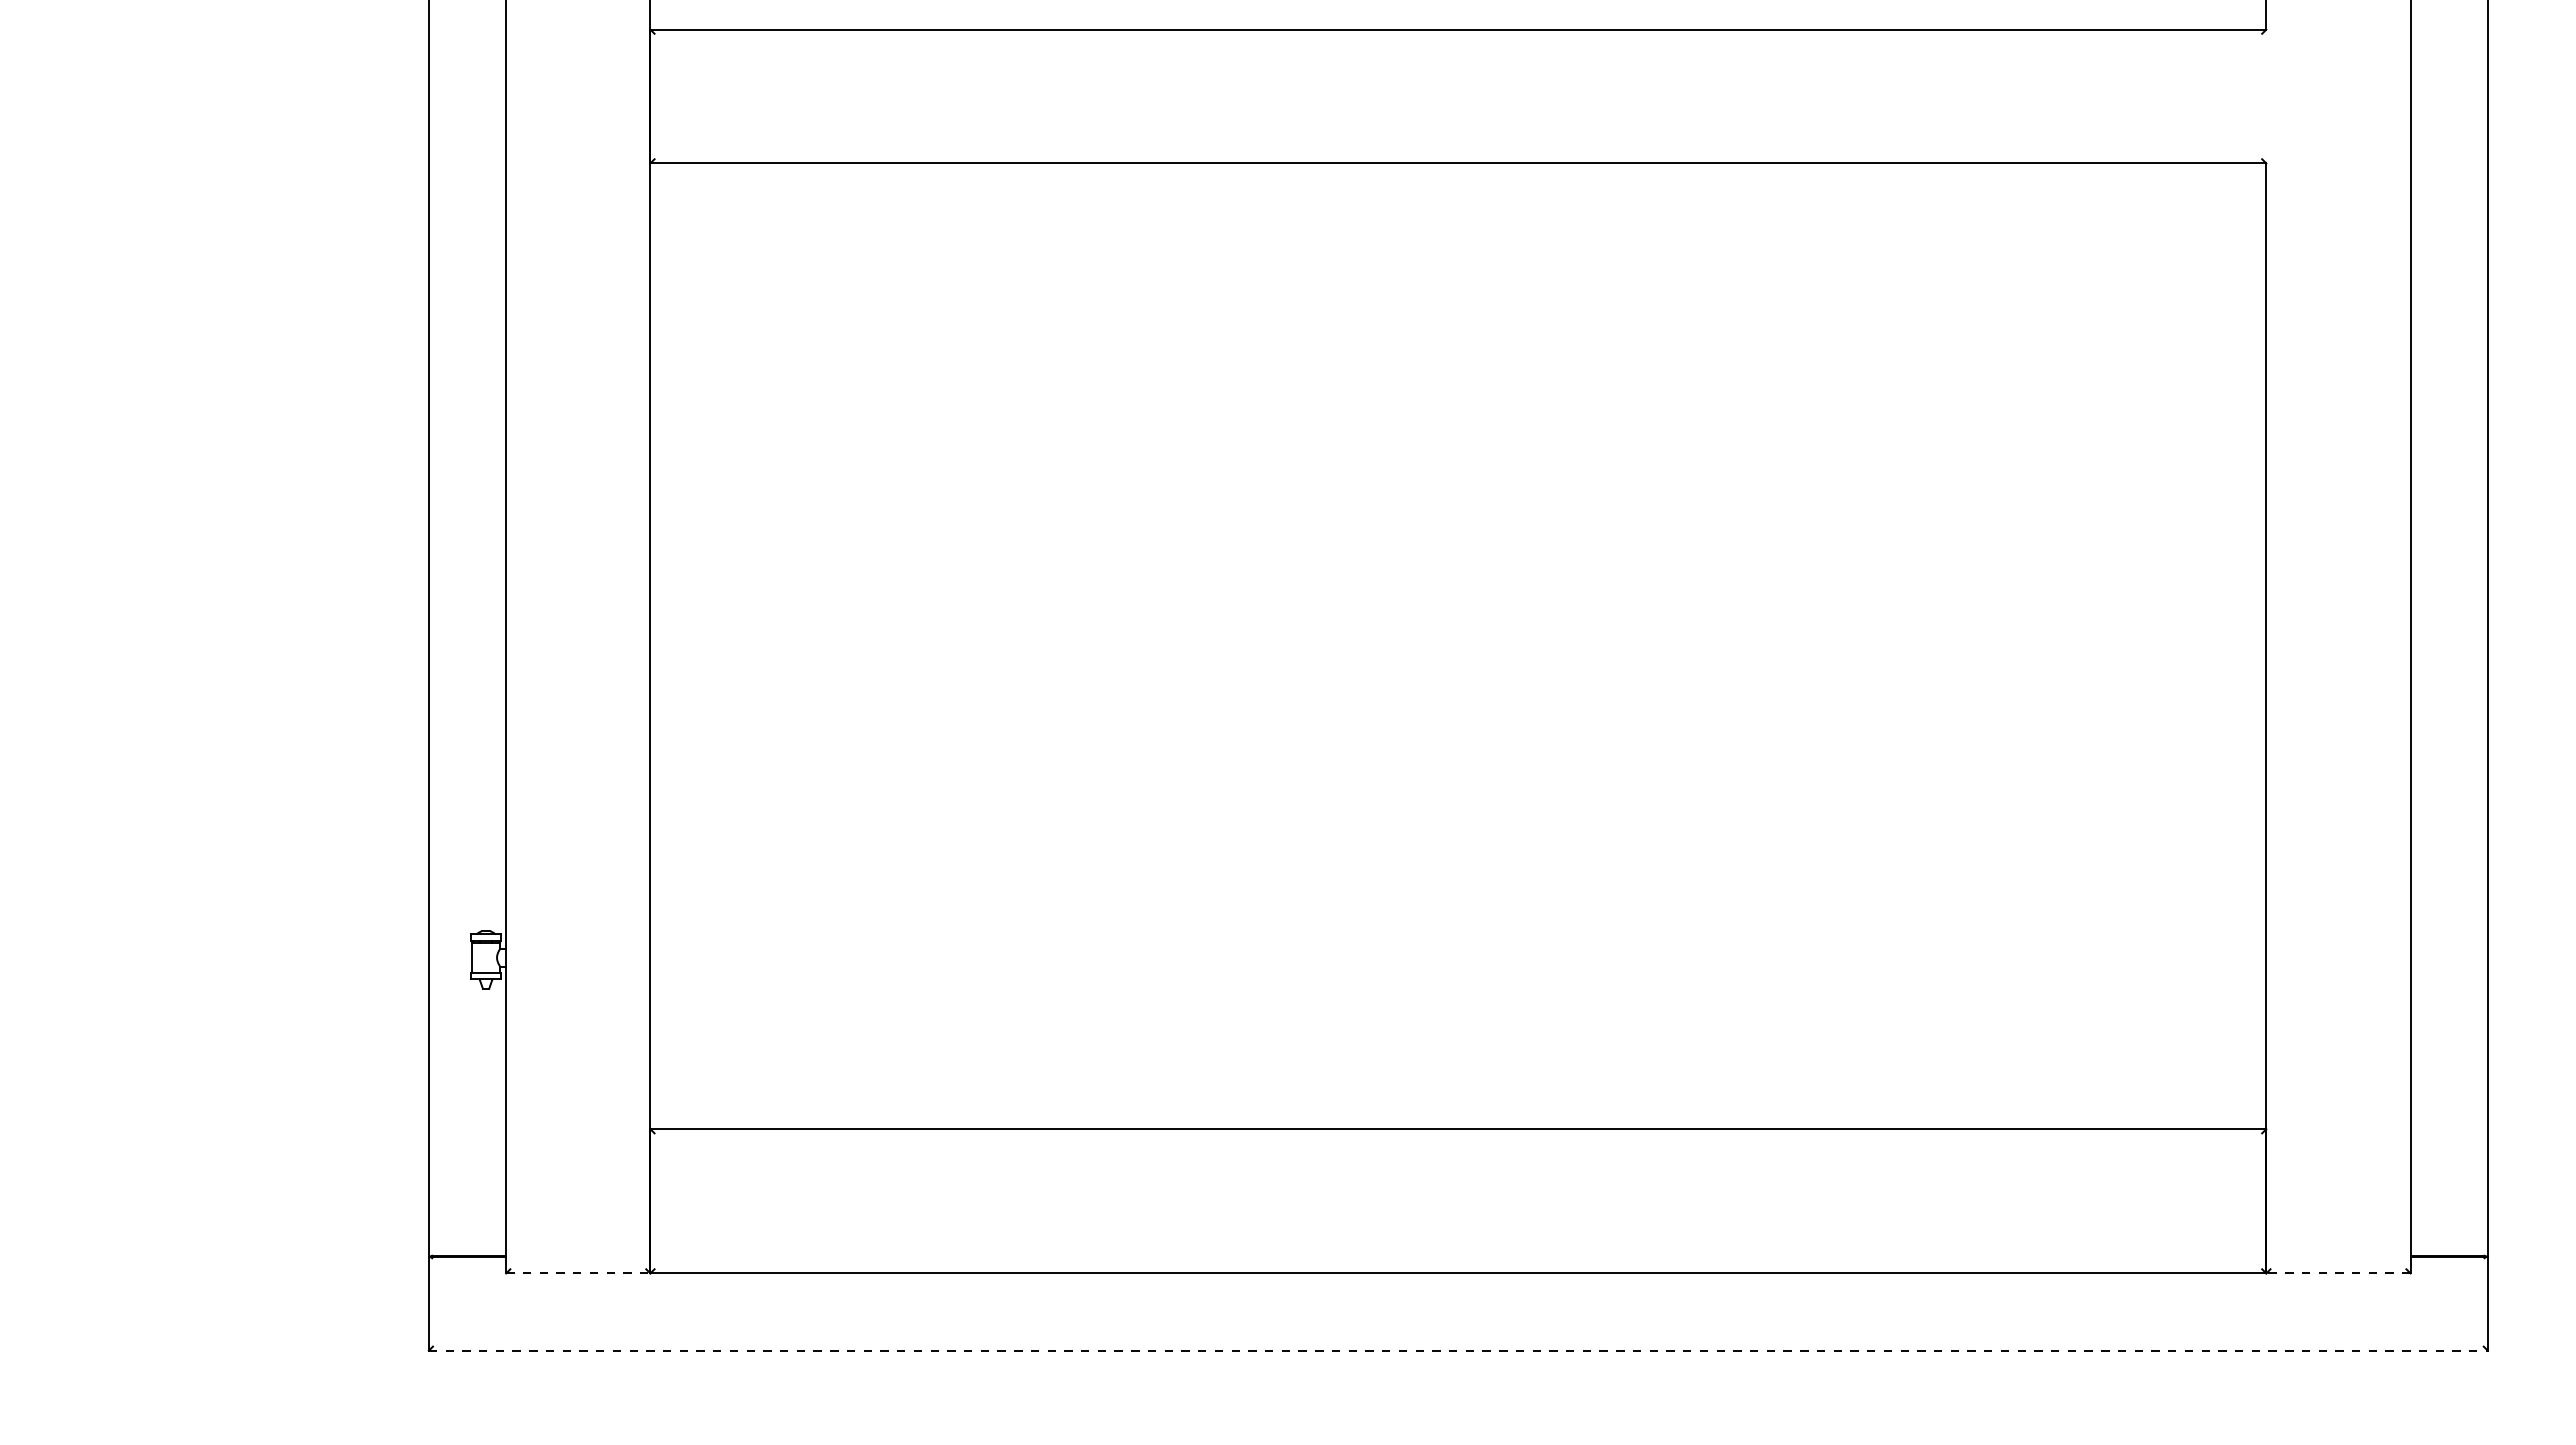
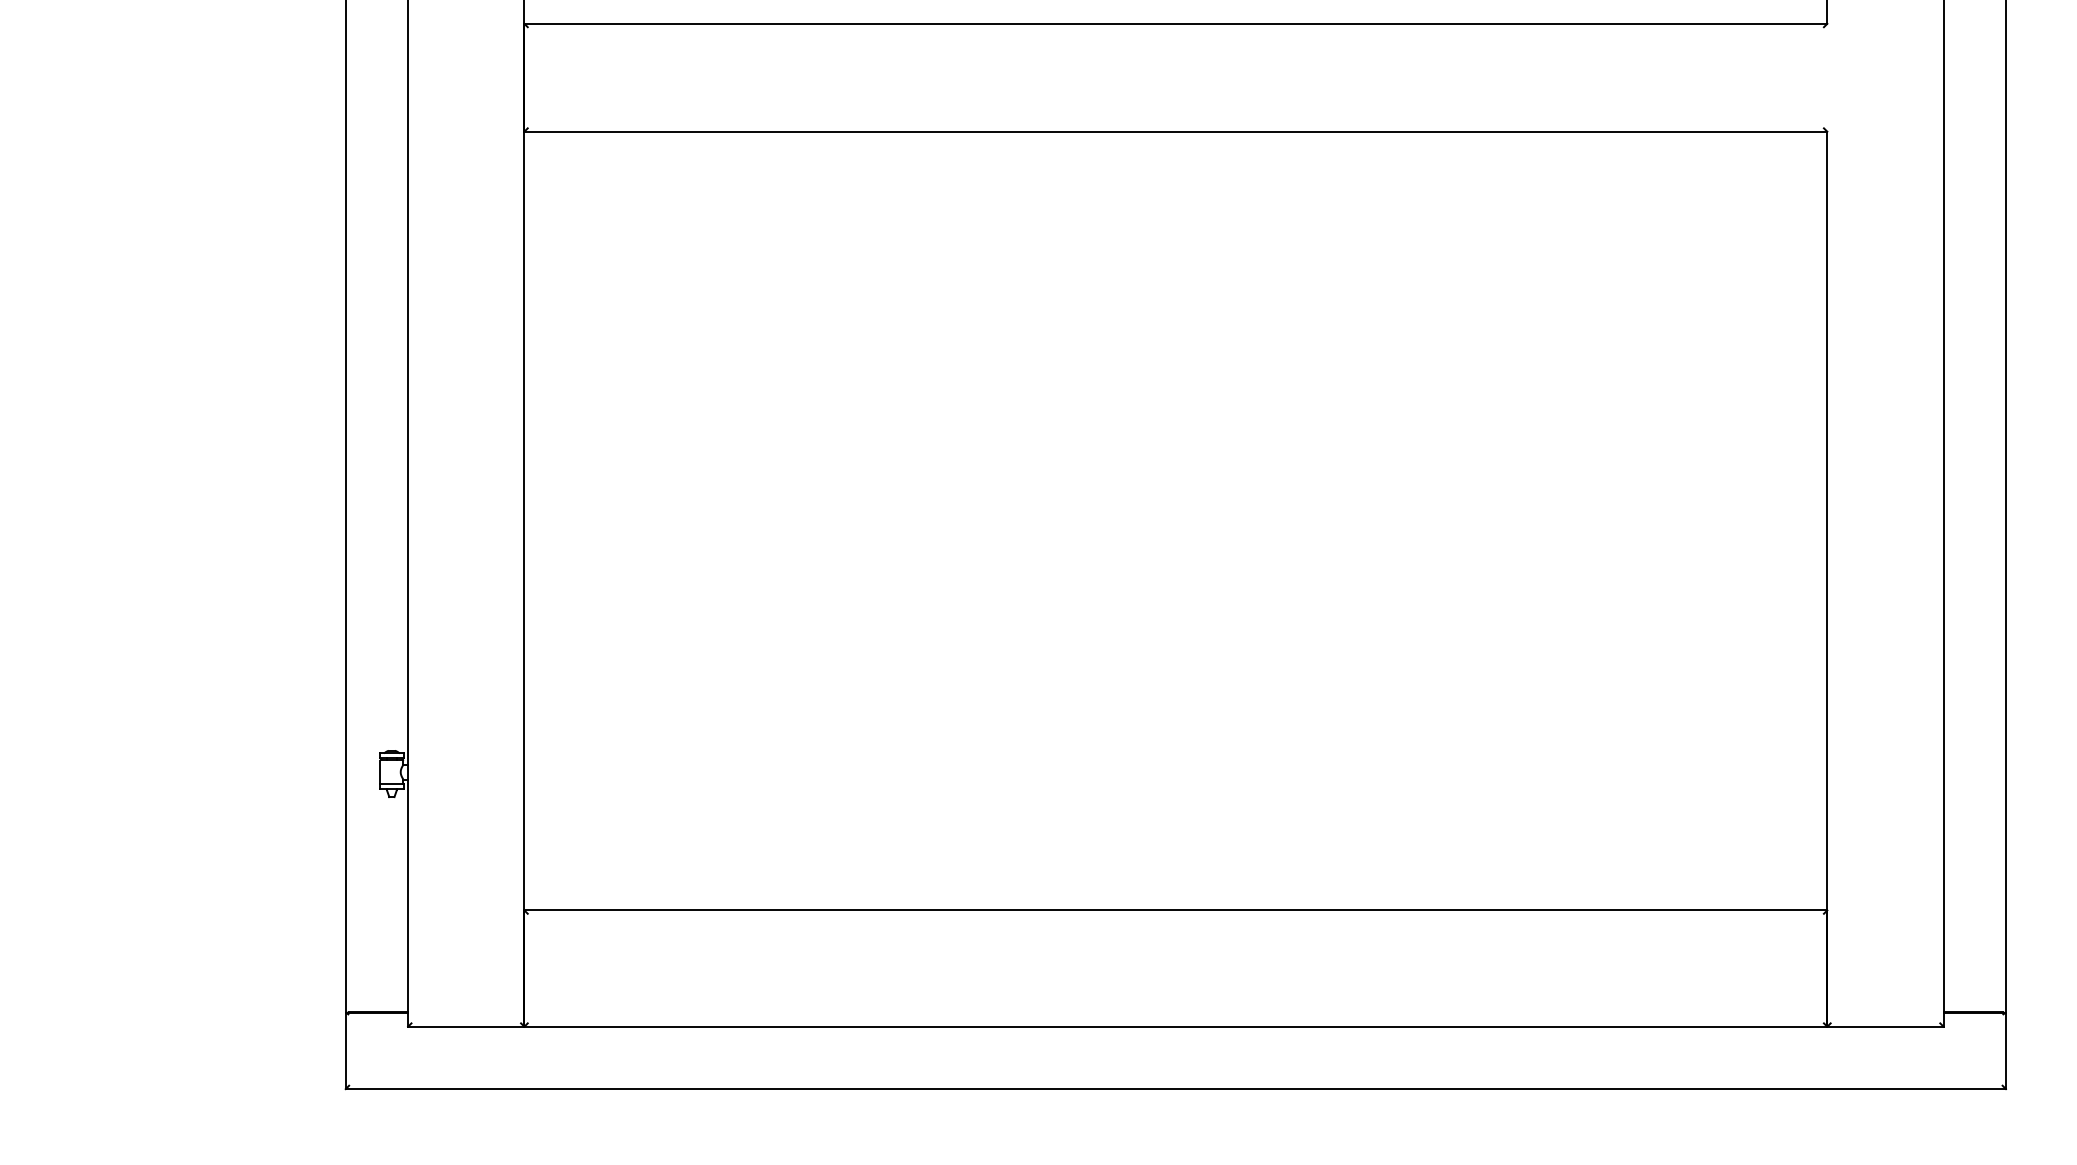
line: (578, 1273) -> (466, 1026), dashed -> solid
line: (2337, 1273) -> (1884, 1026), dashed -> solid
line: (1458, 1350) -> (1175, 1088), dashed -> solid

